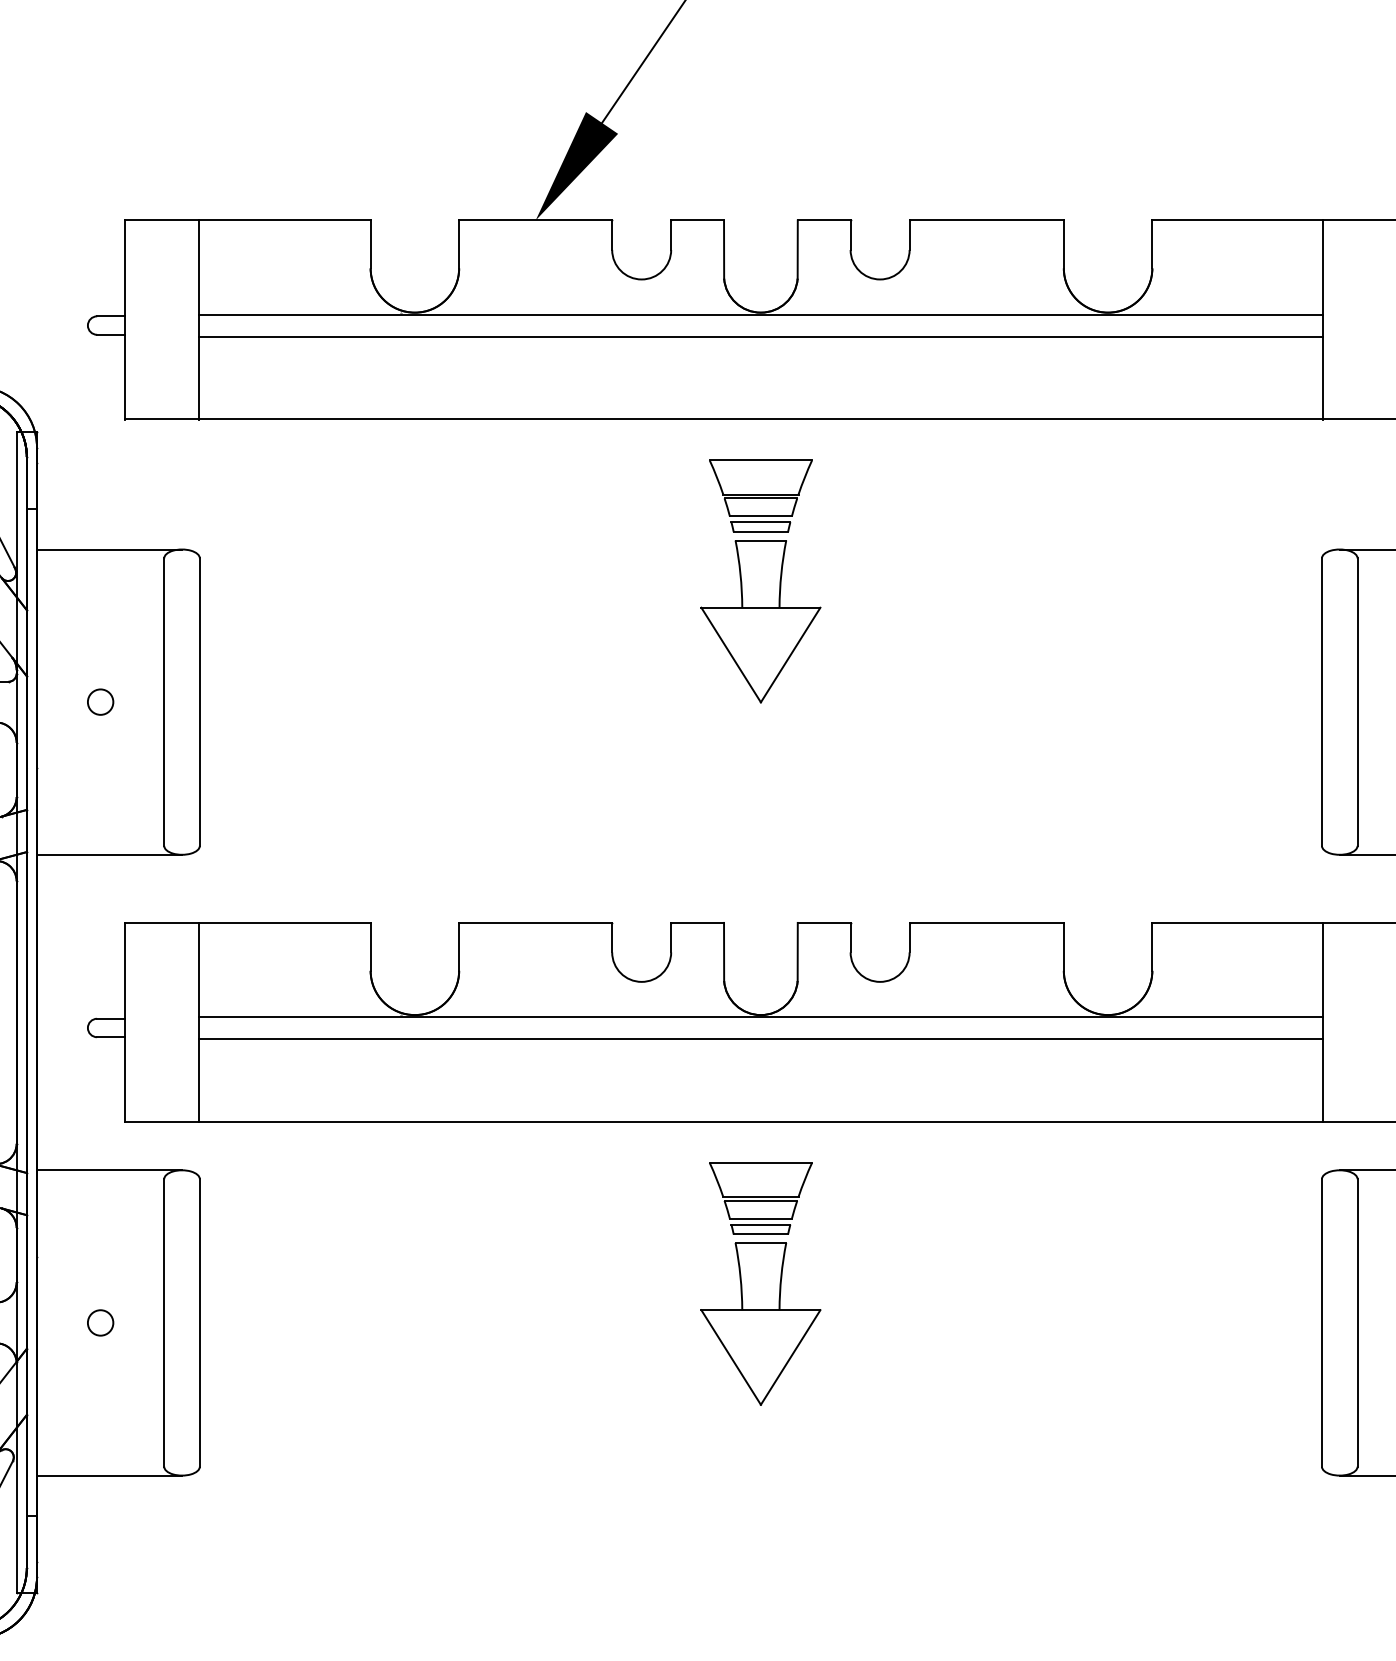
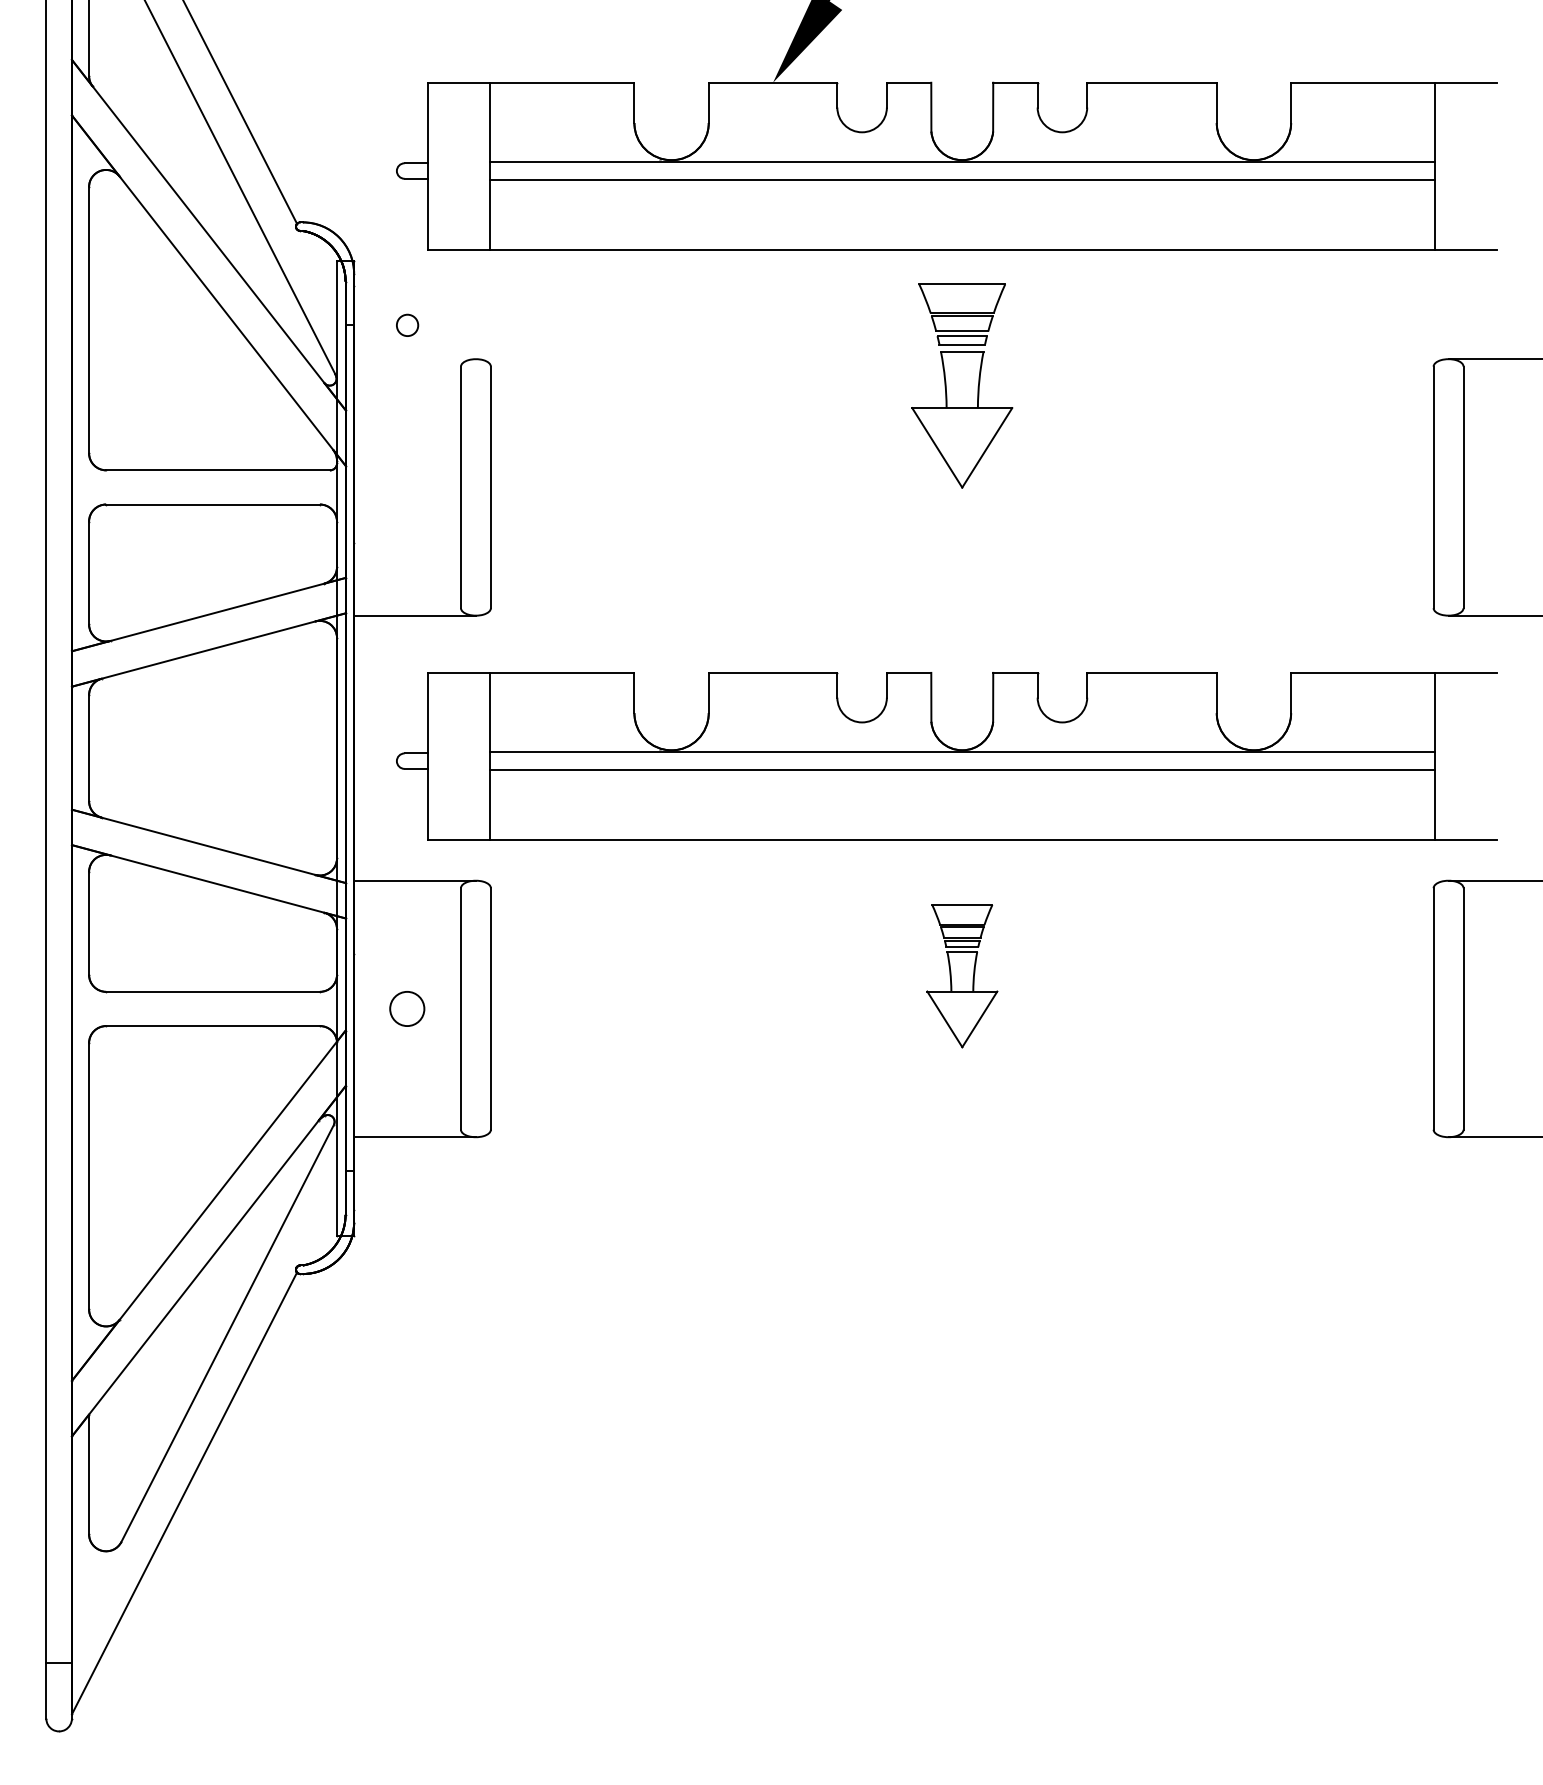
line: (108, 549) -> (414, 359), removed
circle: (100, 701) -> (407, 324), moved
part: (761, 1283) -> (962, 975), size x0.7
circle: (100, 1322) -> (407, 1008), size x1.6

